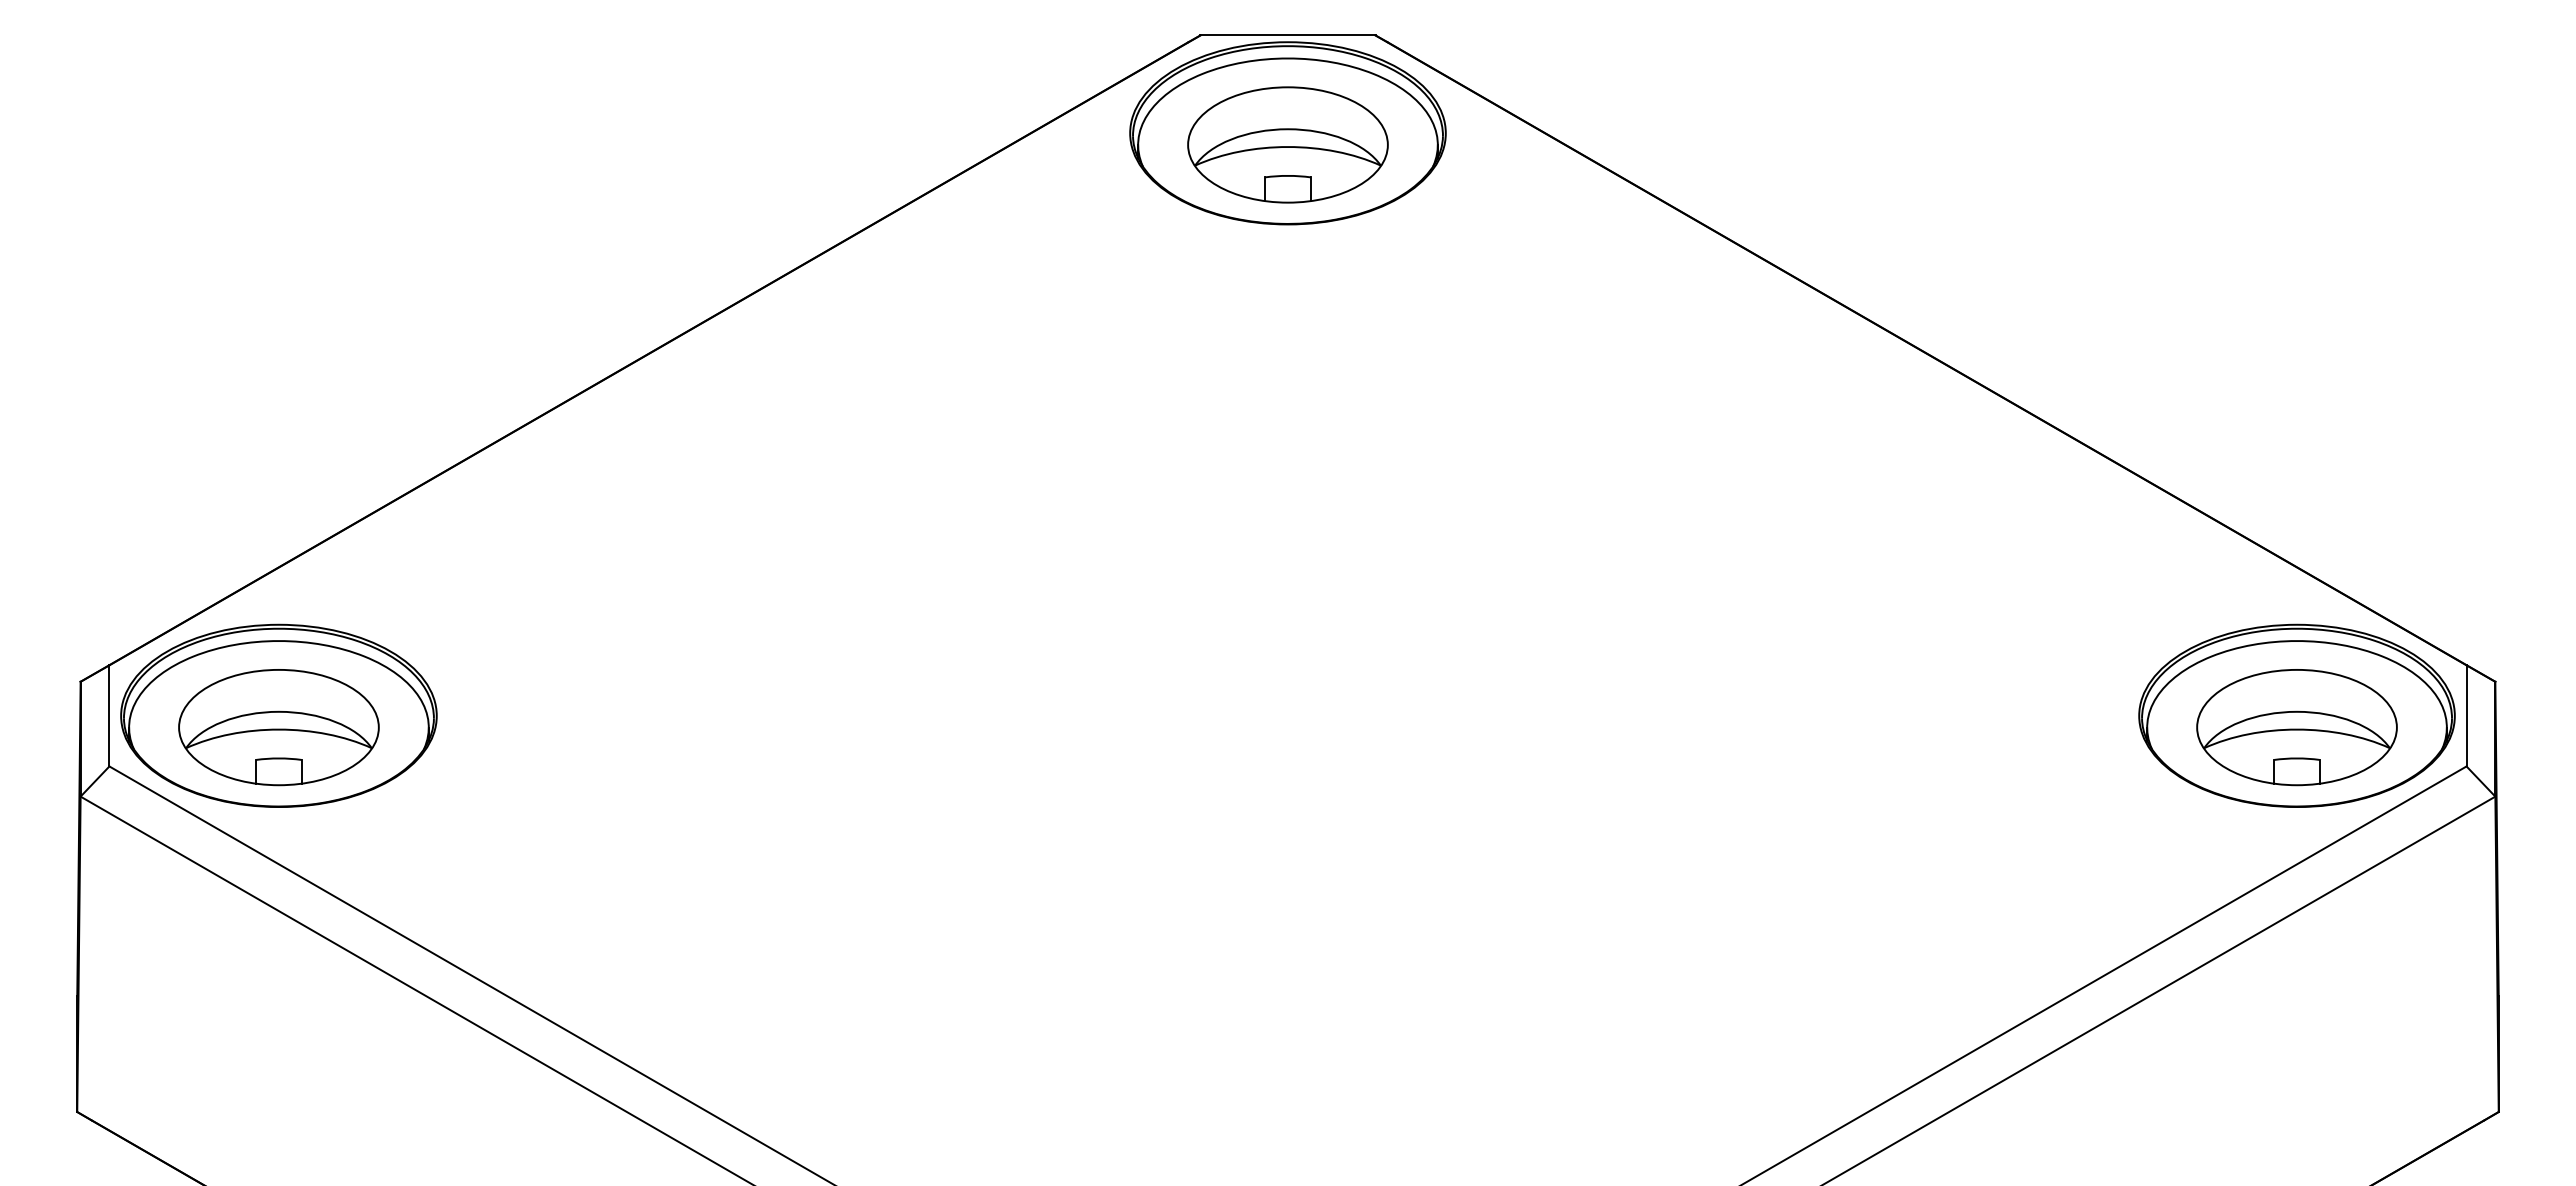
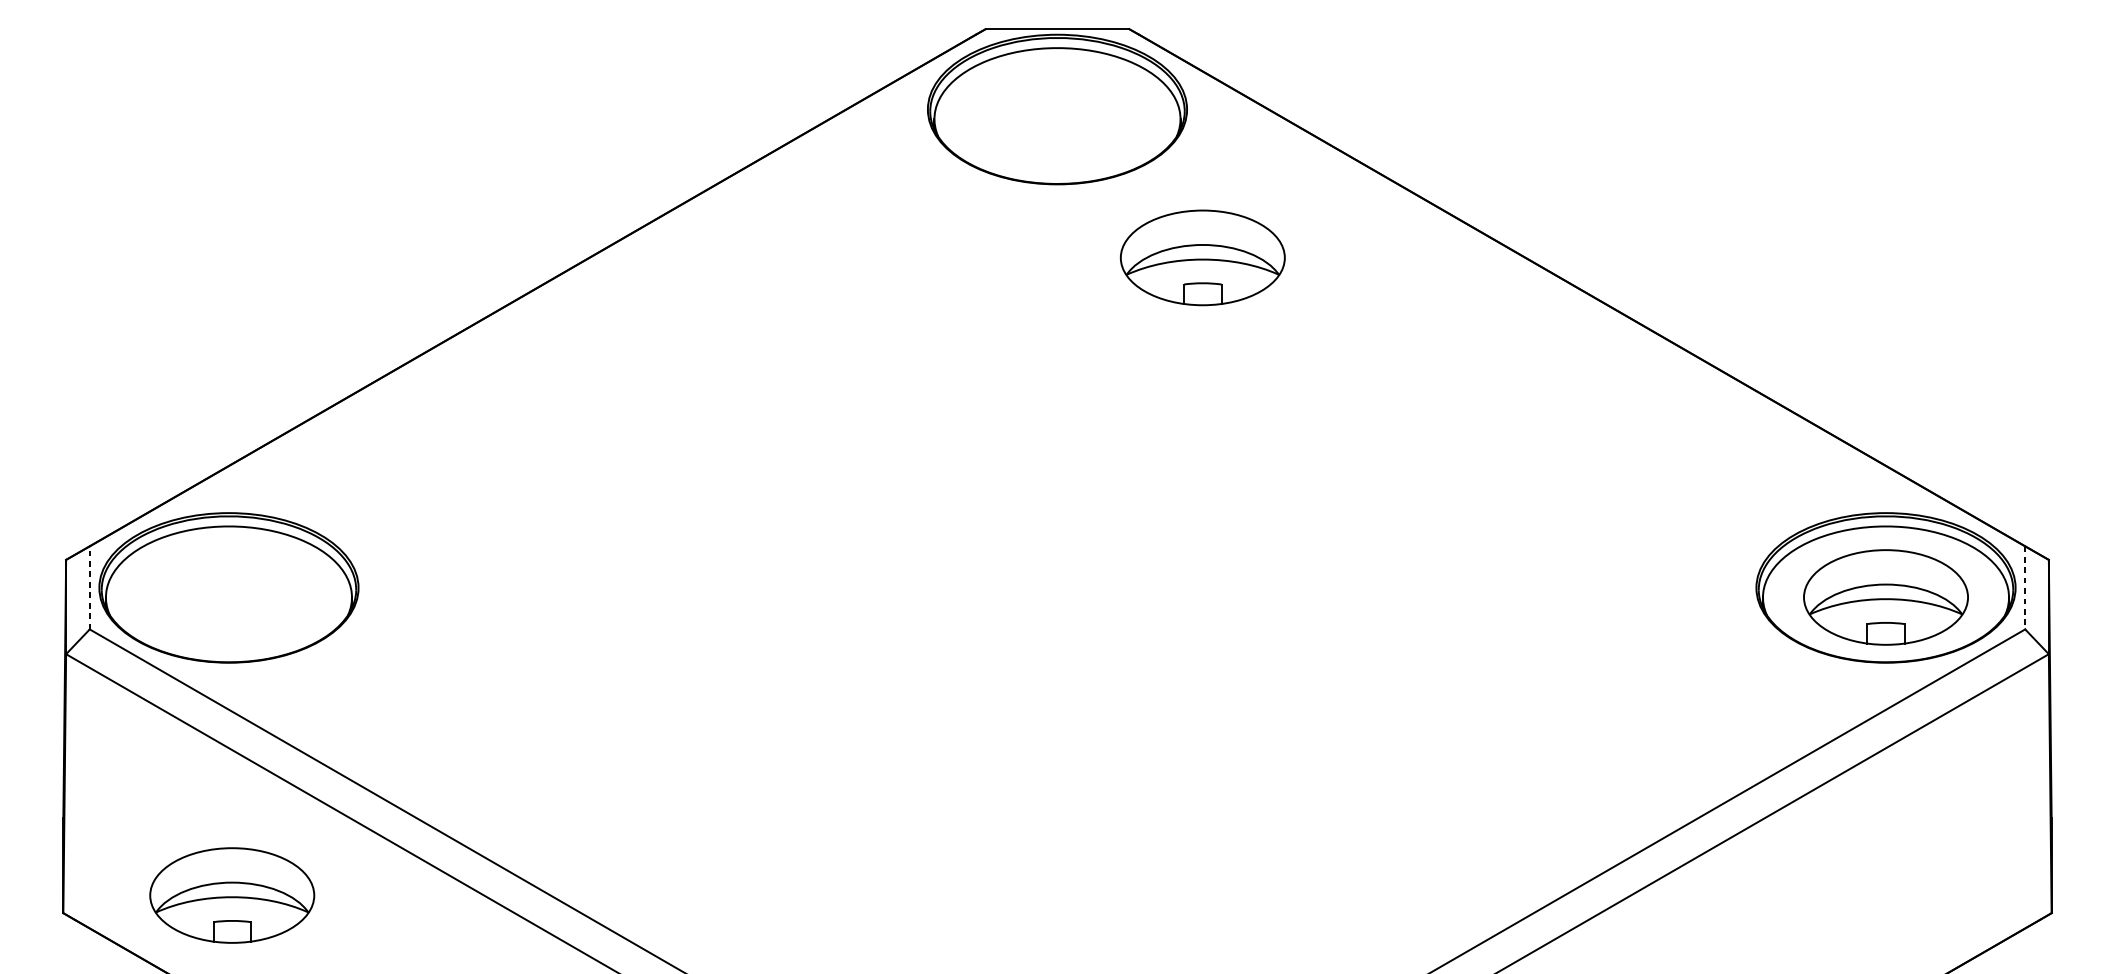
part: (1287, 144) -> (1202, 257), moved
line: (109, 715) -> (89, 587), solid -> dashed
line: (2466, 715) -> (2025, 587), solid -> dashed
part: (278, 727) -> (231, 895), moved

